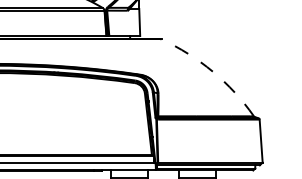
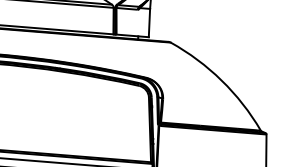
arc: (212, 71) -> (221, 80), dashed -> solid

